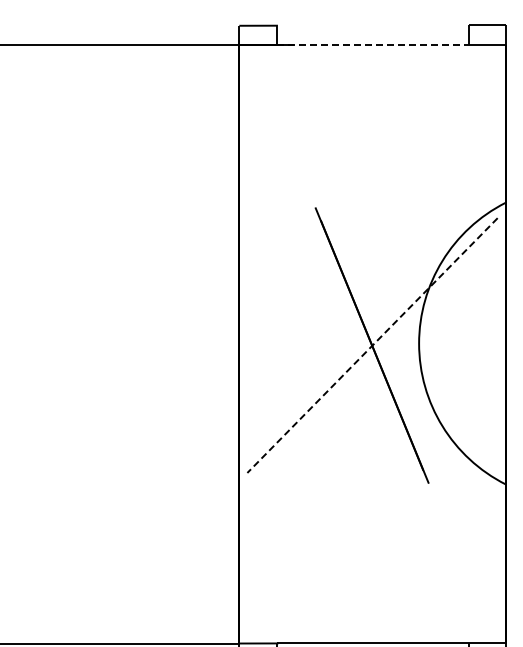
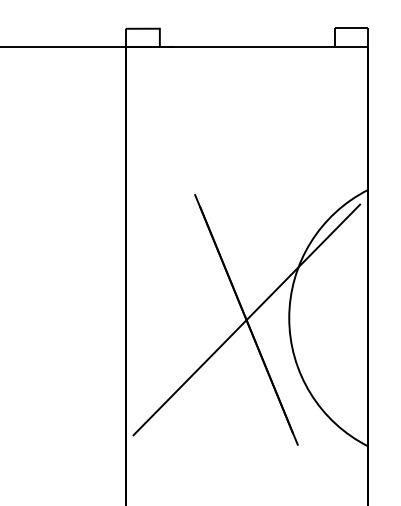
line: (373, 45) -> (247, 46), dashed -> solid
line: (372, 345) -> (246, 319), dashed -> solid

